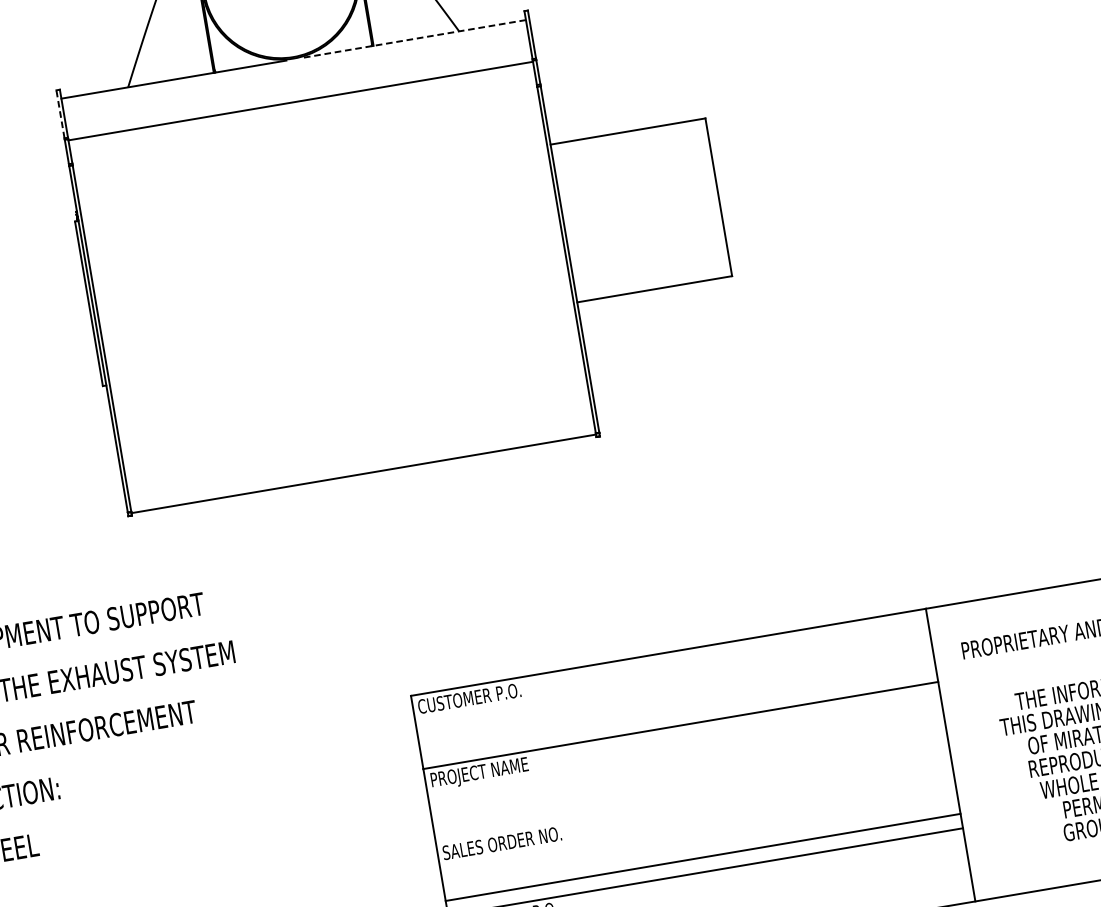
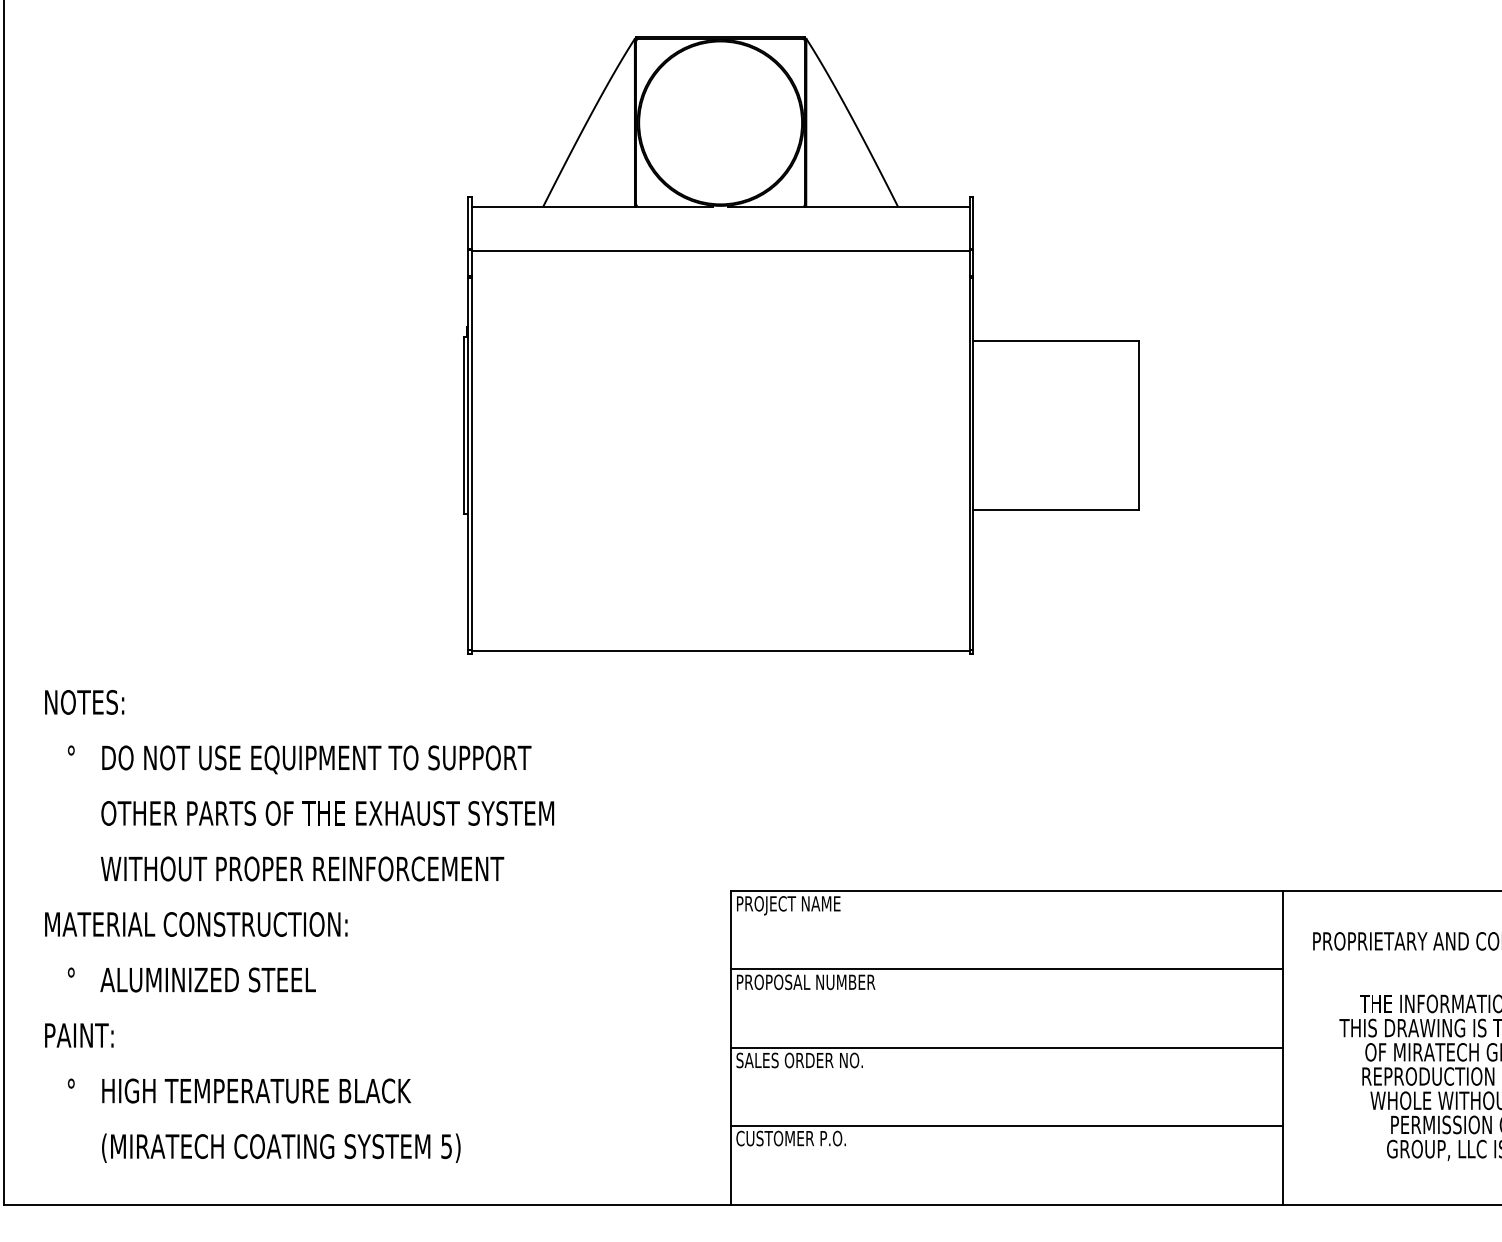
line: (413, 38) -> (849, 206), dashed -> solid
line: (60, 113) -> (467, 222), dashed -> solid
text: (469, 700) -> (790, 905), CUSTOMER P.O. -> PROJECT NAME
text: (508, 768) -> (819, 983), PROJECT NAME -> PROPOSAL NUMBER
line: (702, 857) -> (1006, 1047), moved

